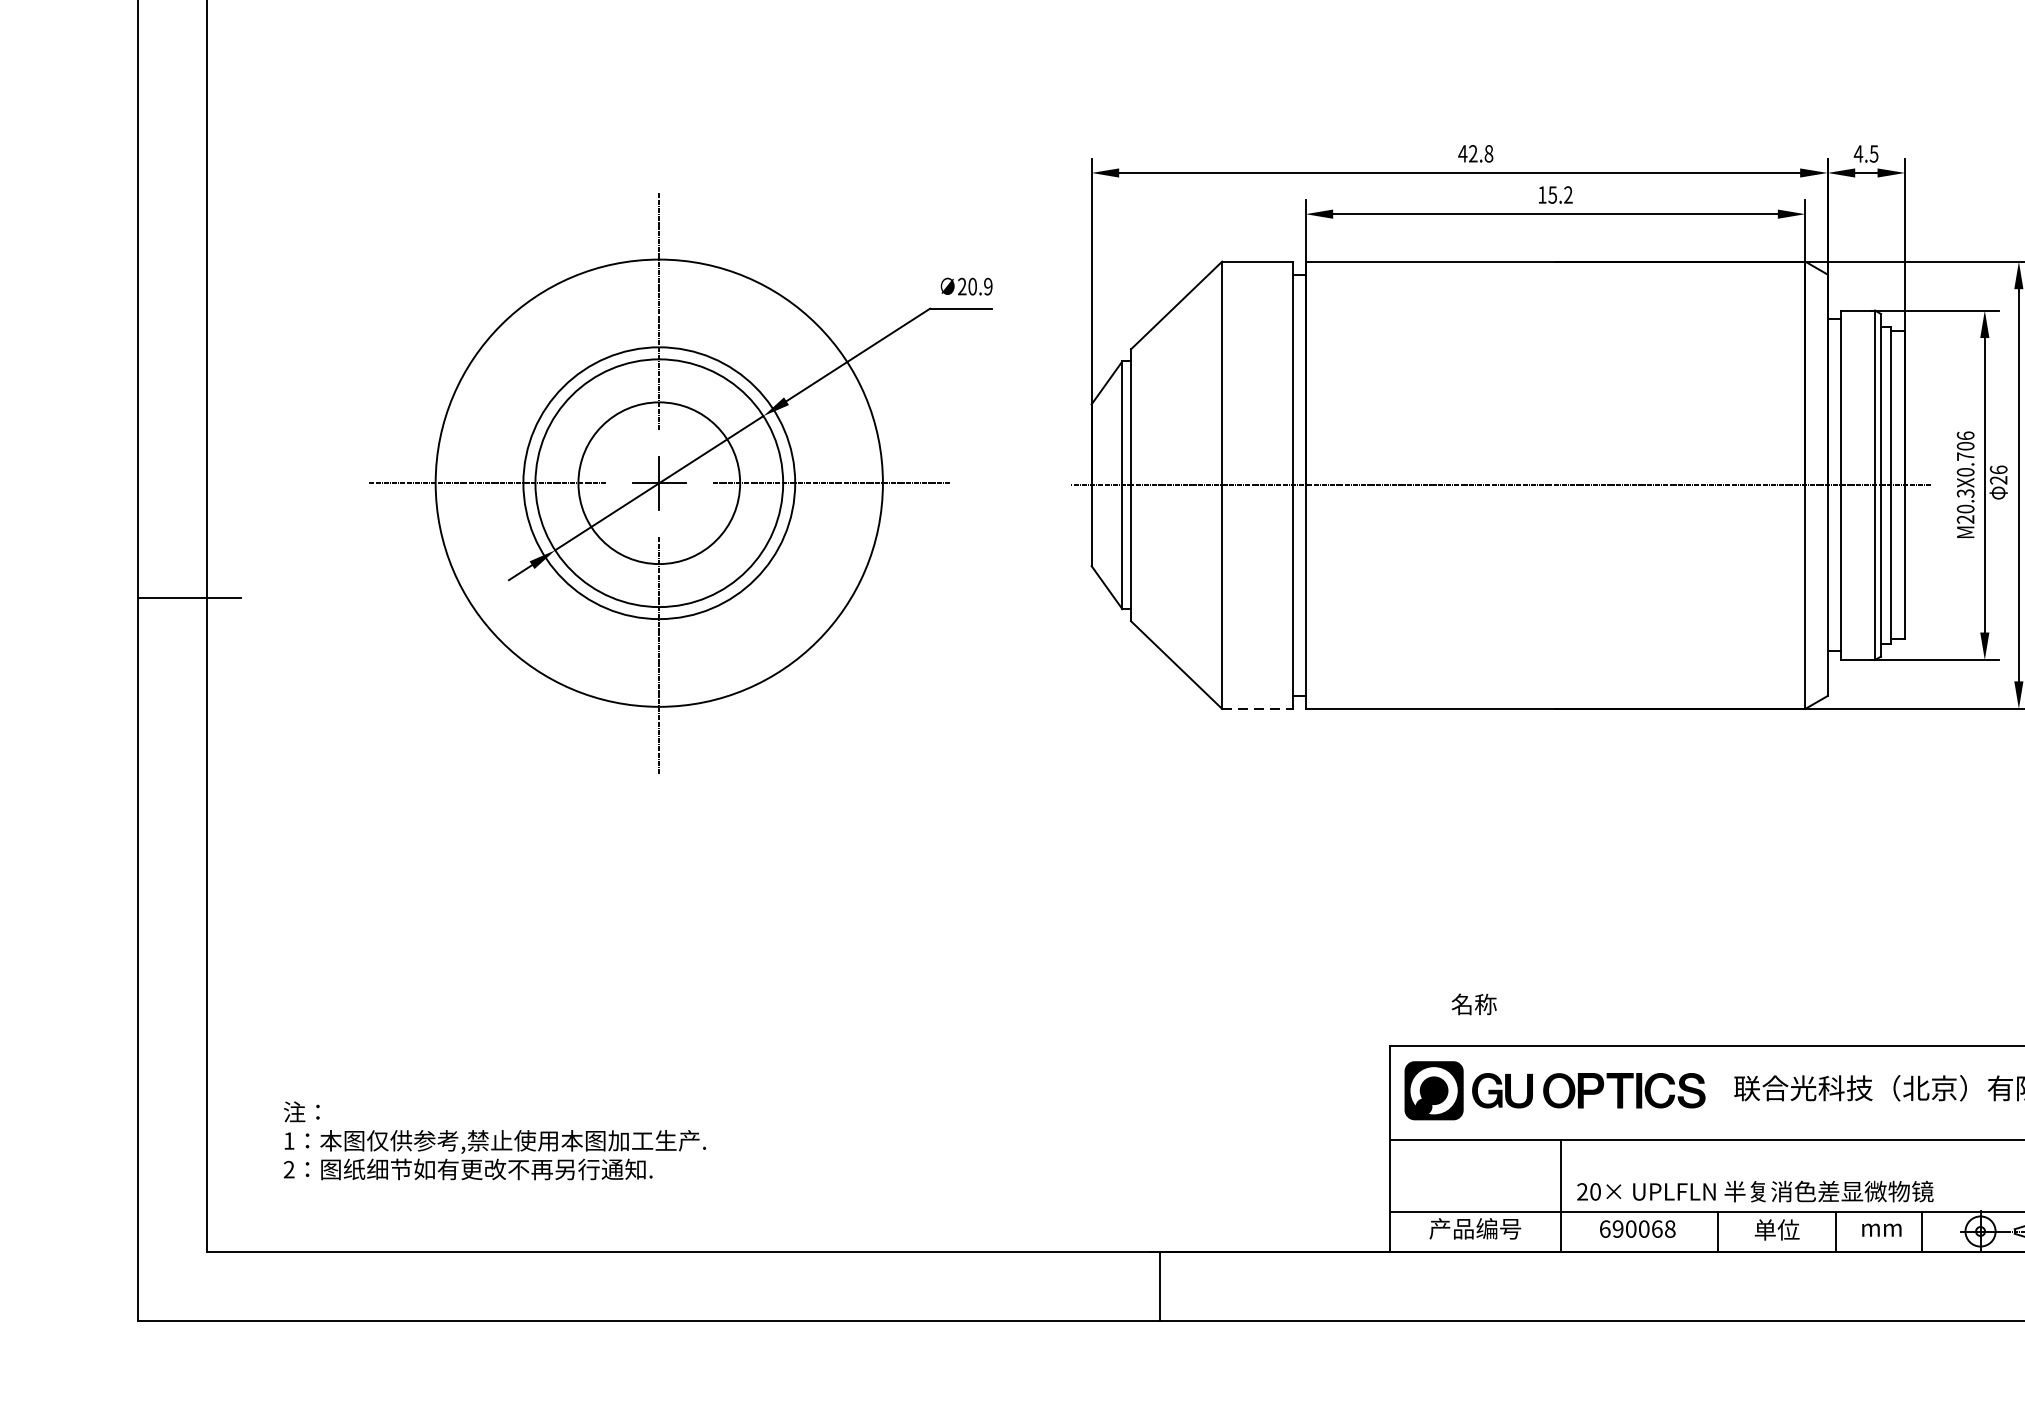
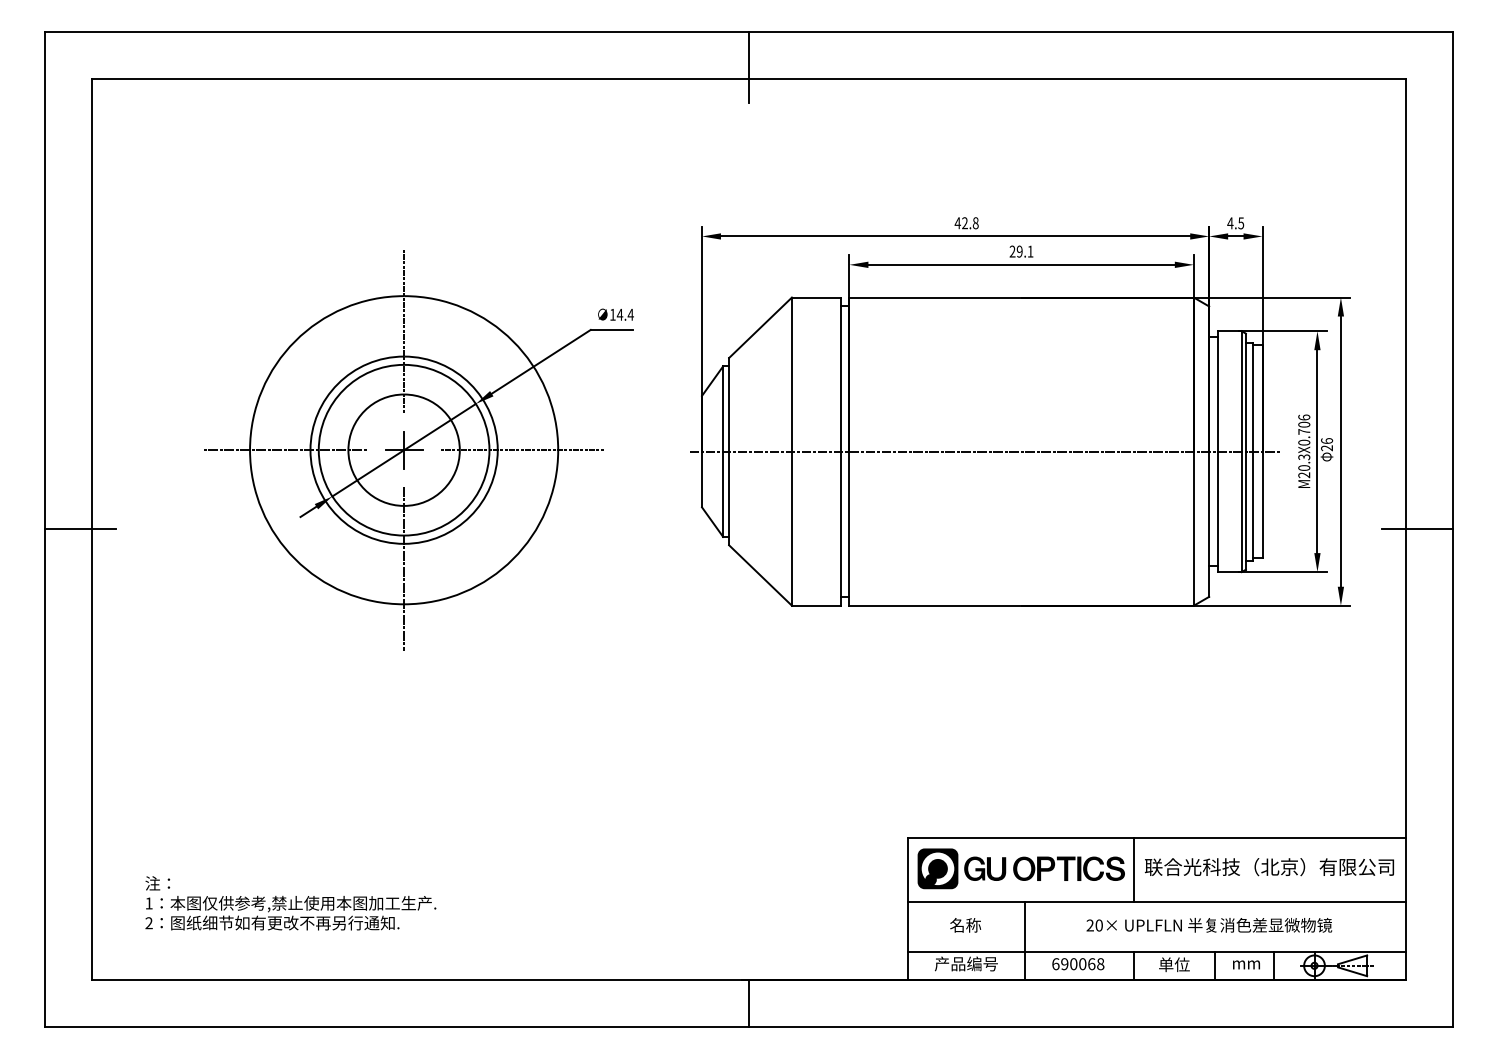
text: (1555, 194) -> (1021, 251), 15.2 -> 29.1
text: (974, 286) -> (621, 314), 20.9 -> 14.4
line: (1257, 708) -> (816, 605), dashed -> solid
text: (1474, 1004) -> (965, 925), moved
line: (1717, 1091) -> (1133, 869), added
text: (1755, 1191) -> (1209, 925), moved

